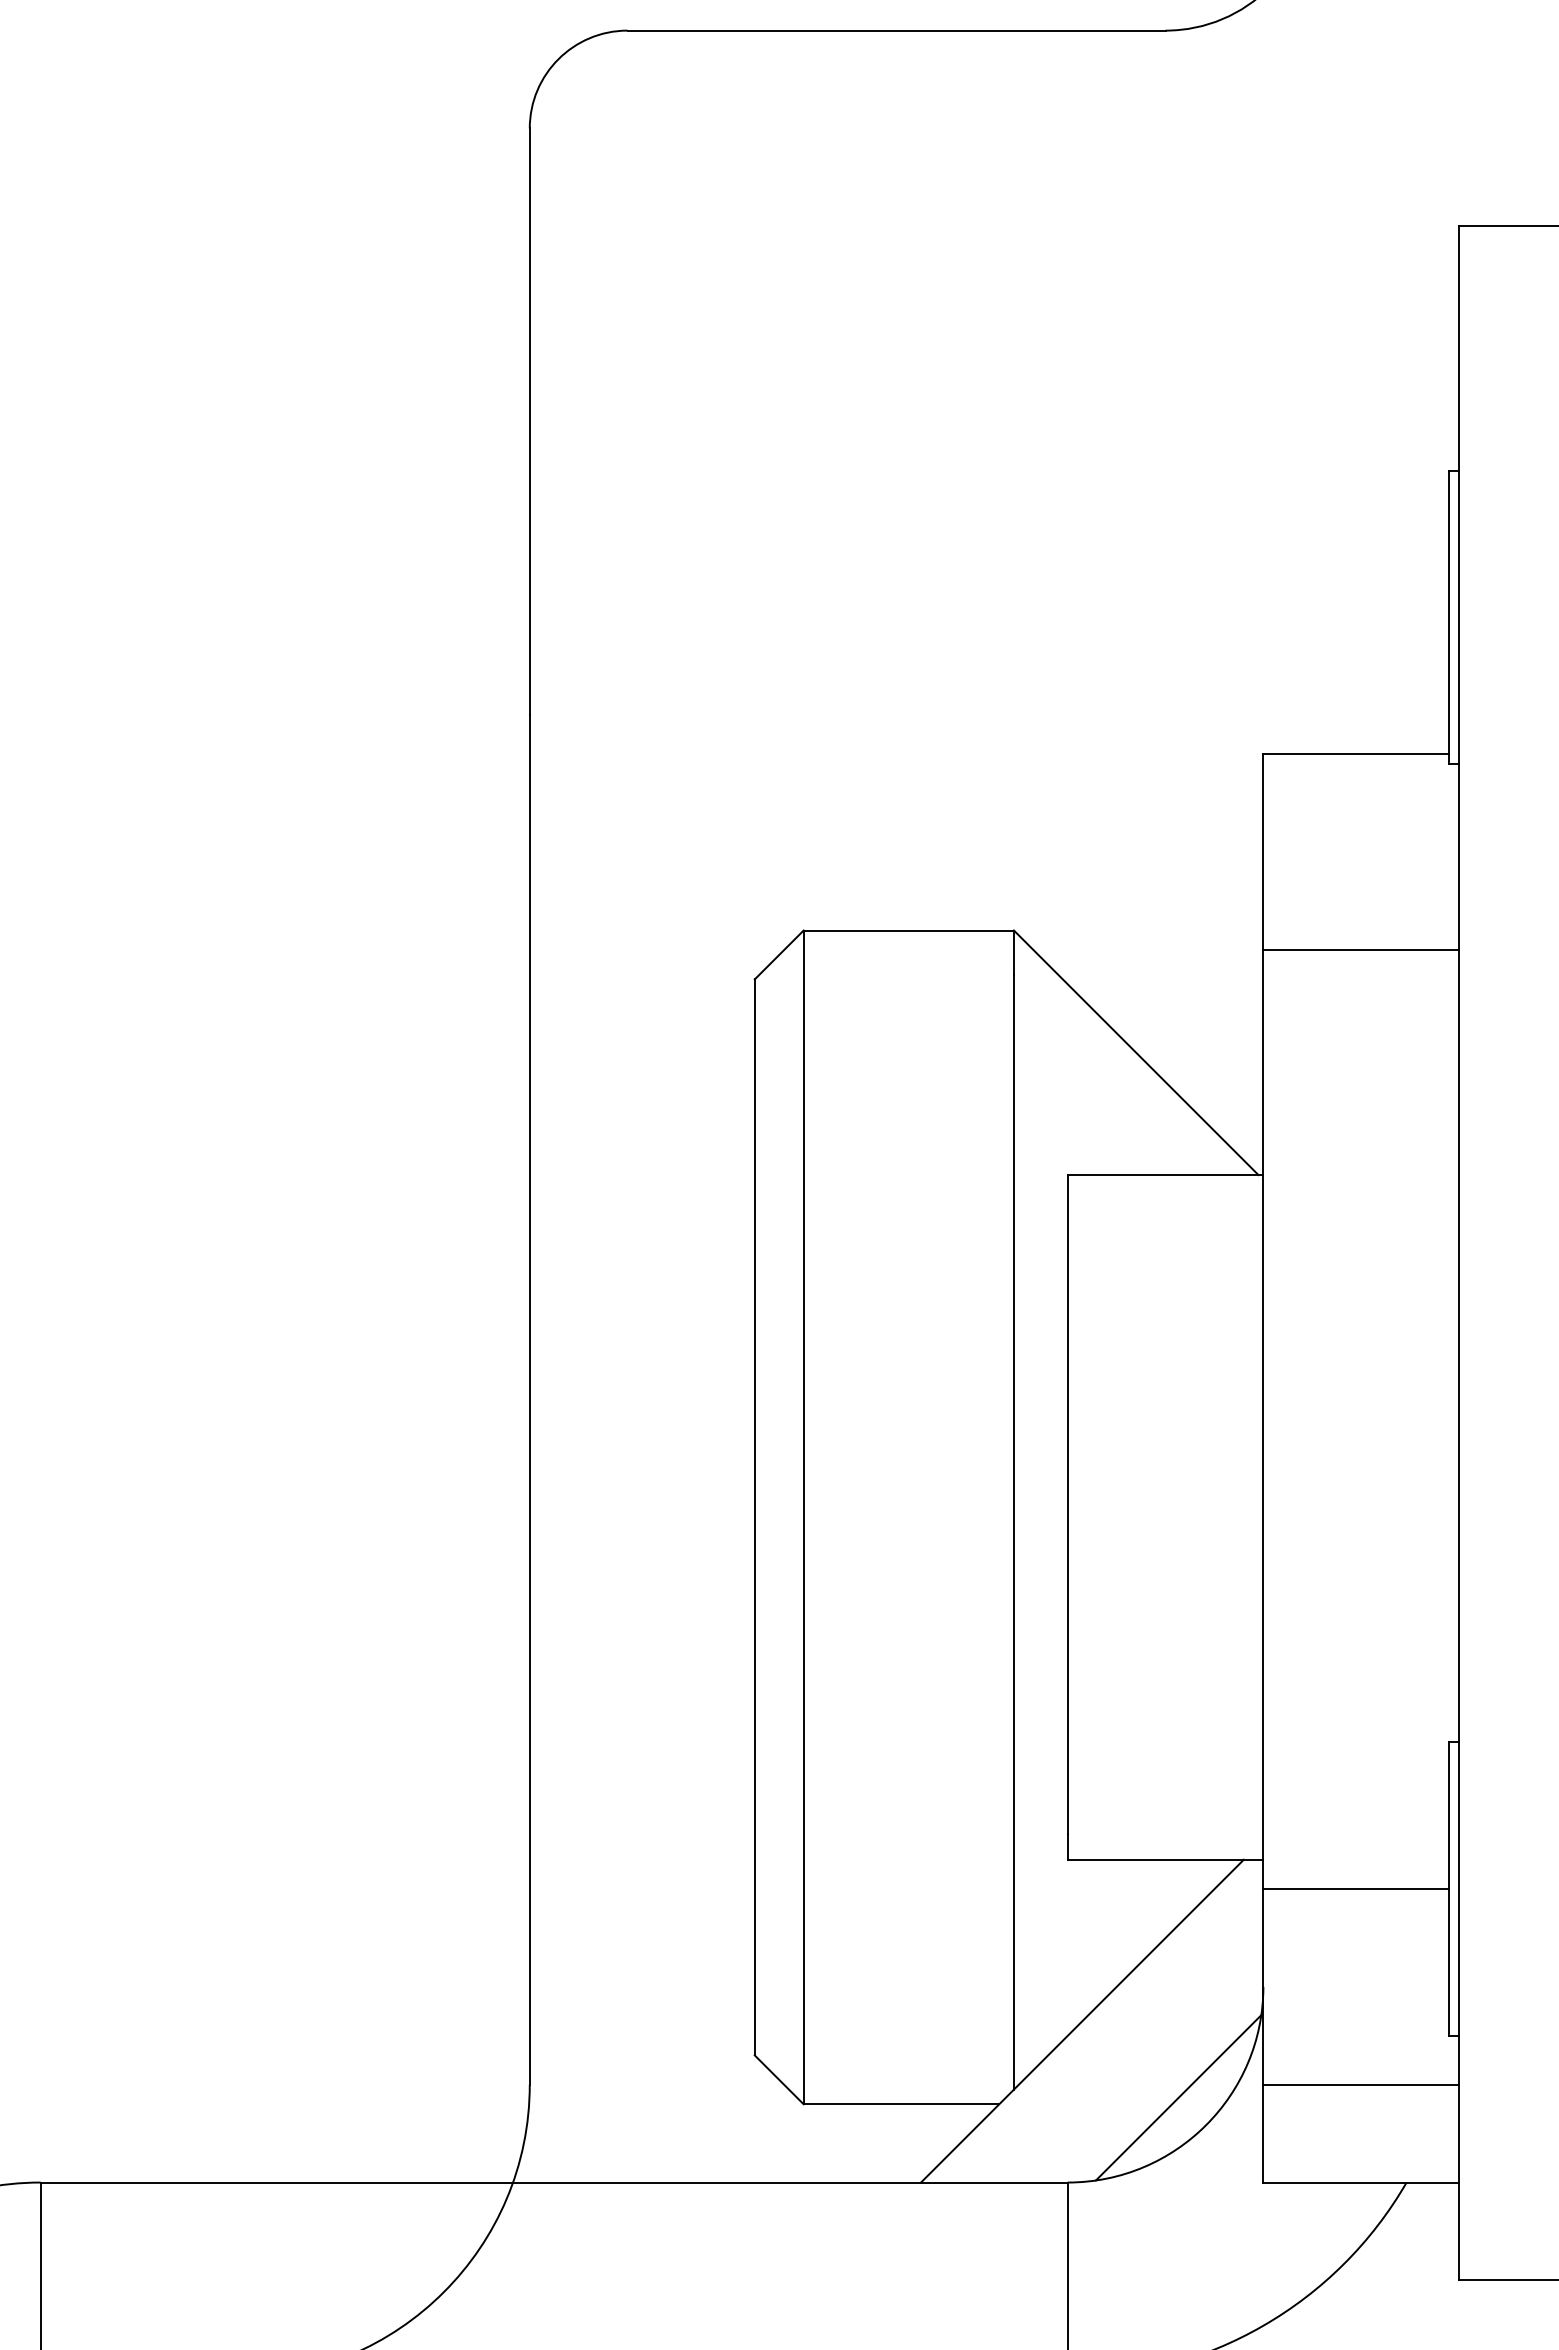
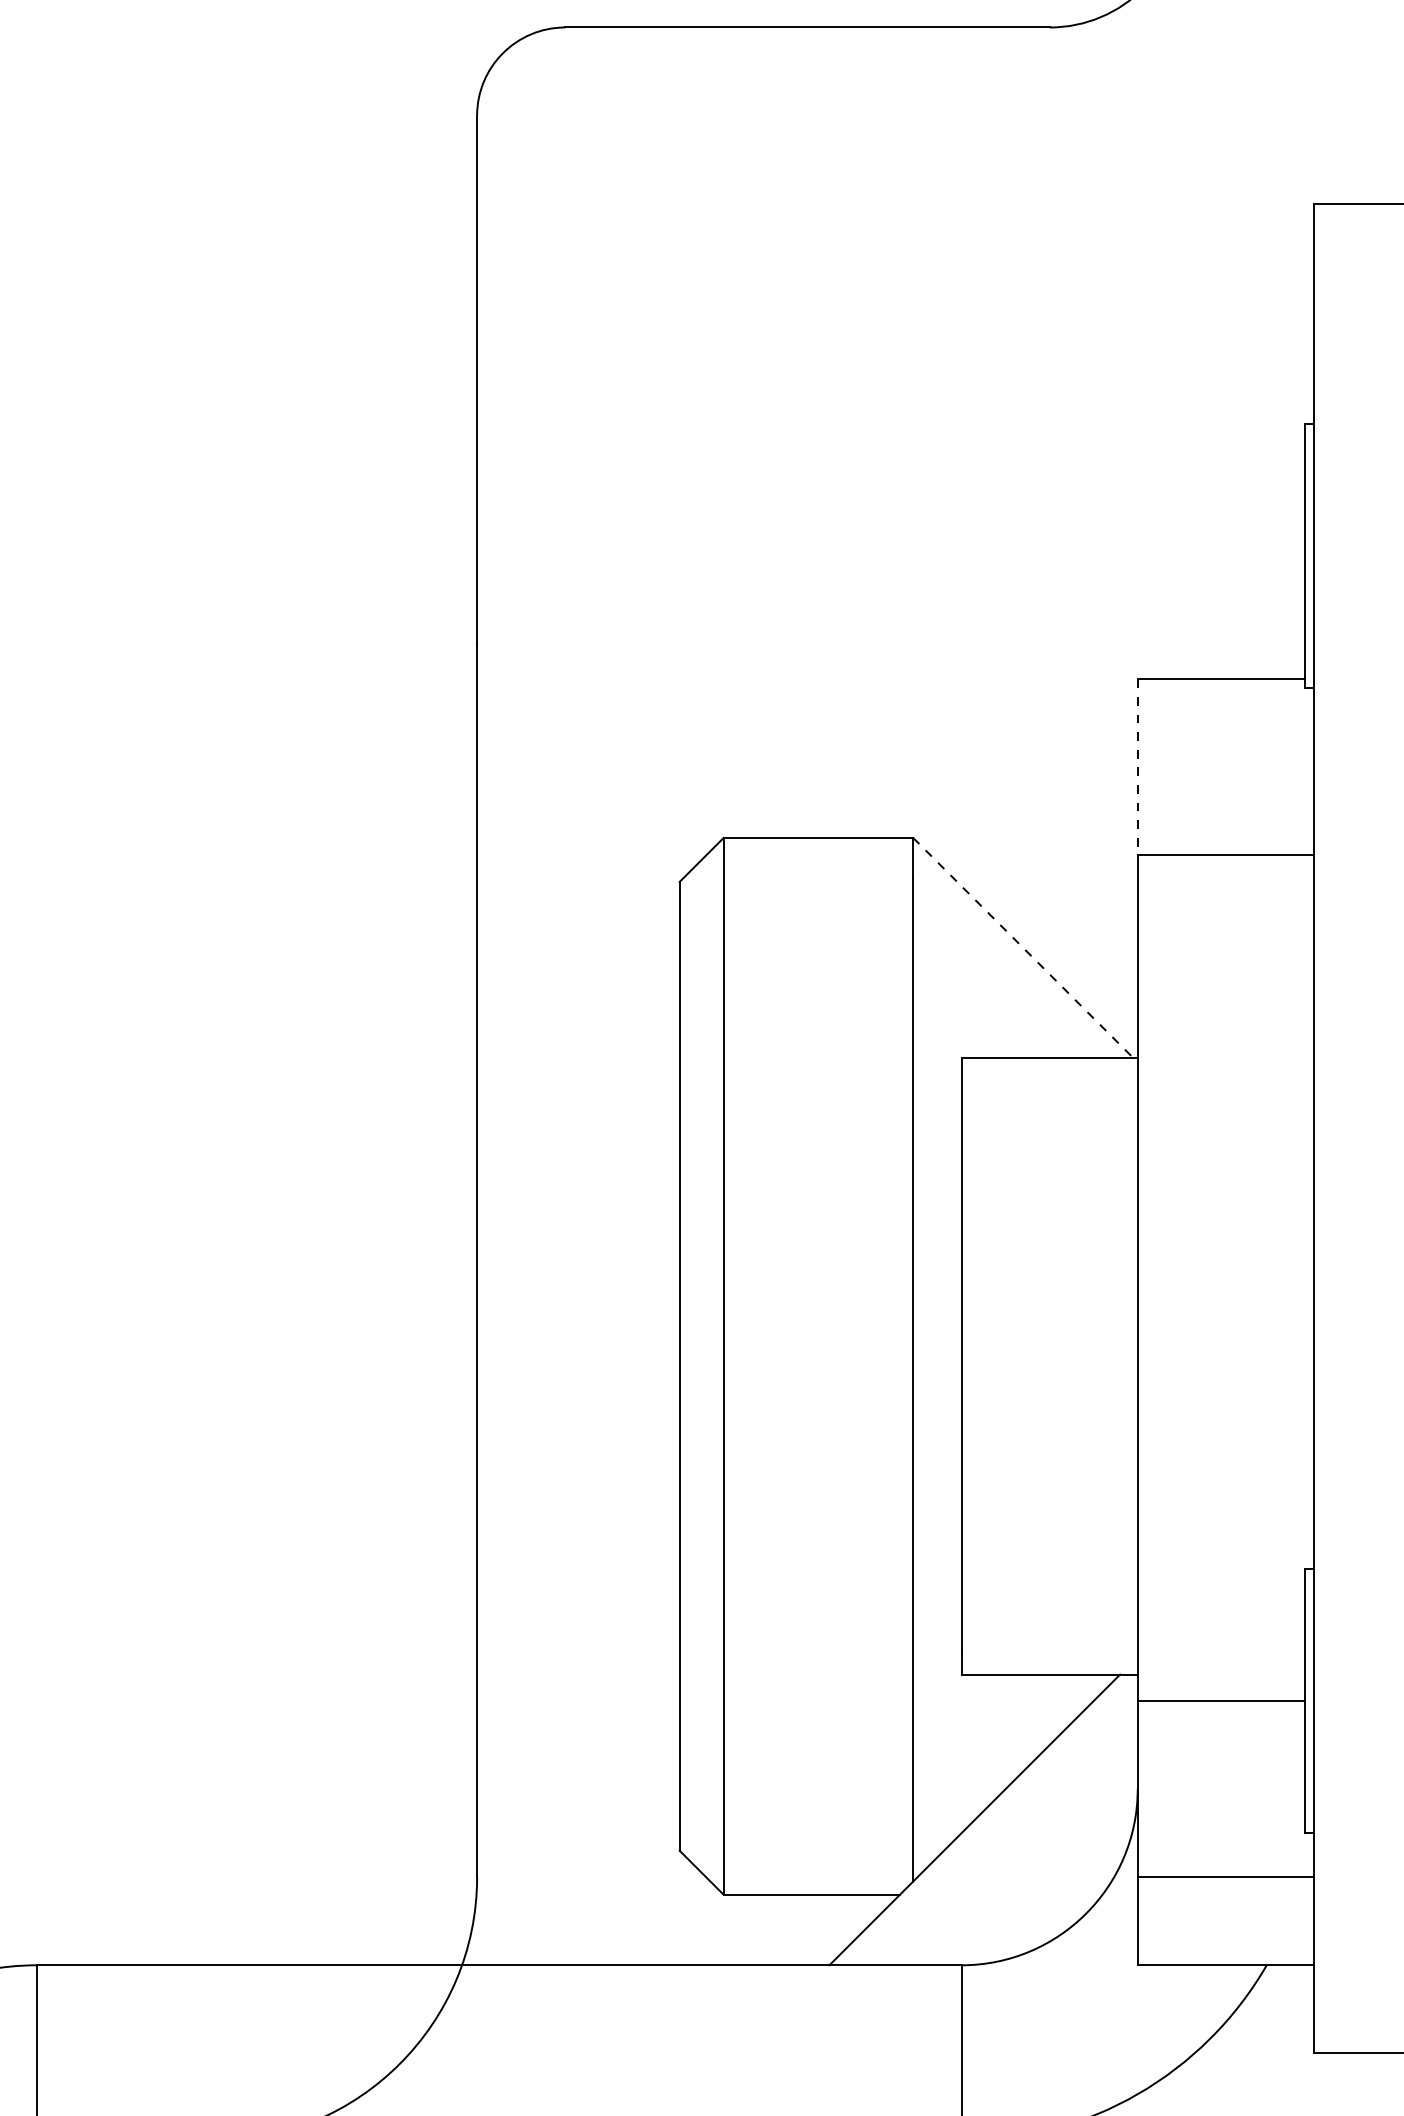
line: (1263, 852) -> (1137, 767), solid -> dashed
line: (1136, 1052) -> (1023, 947), solid -> dashed
line: (1178, 2097) -> (1061, 1888), removed

